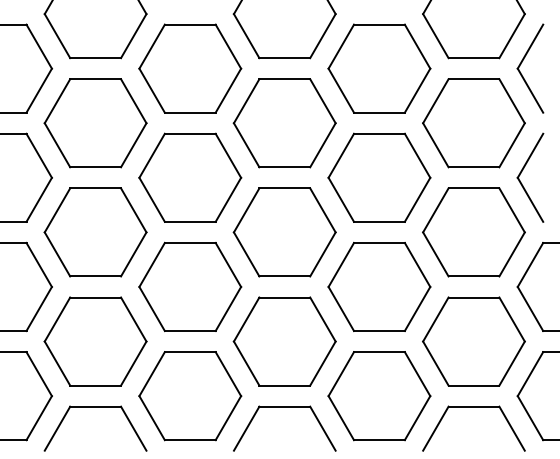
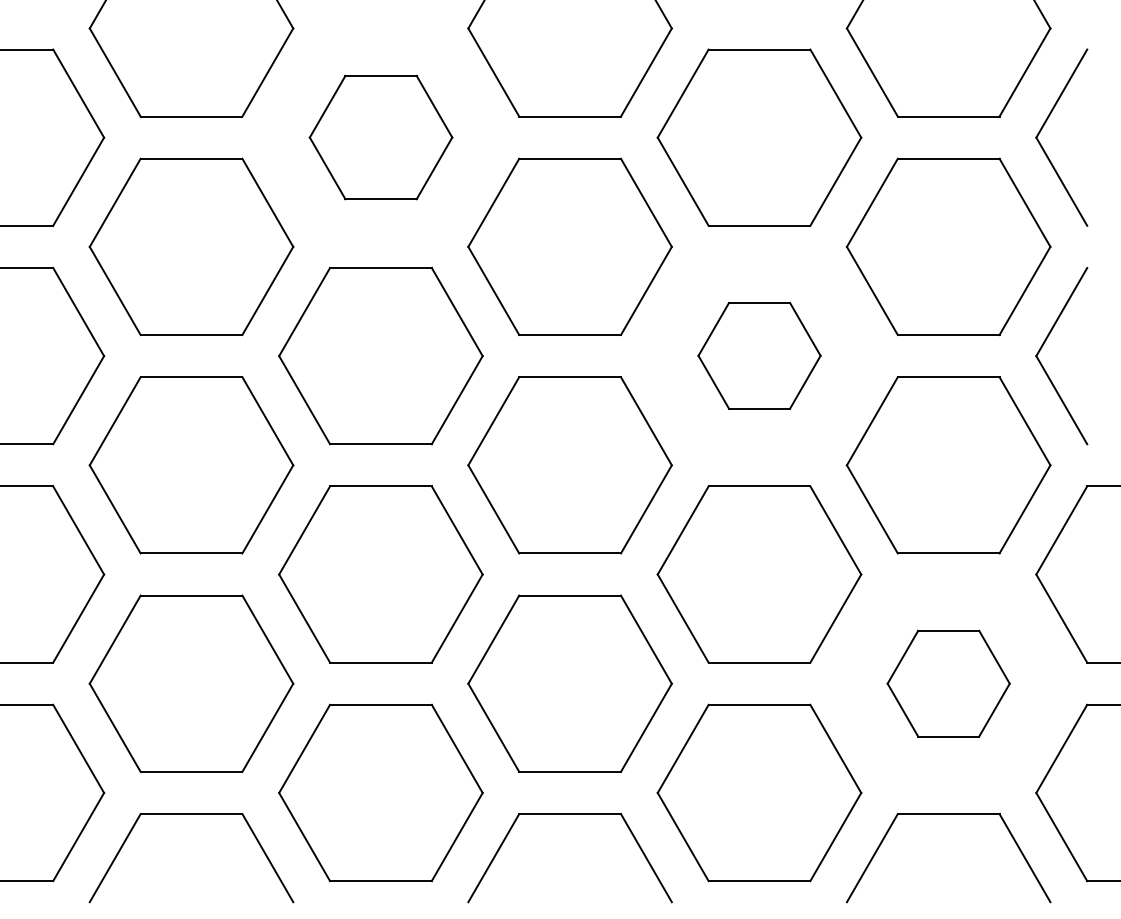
part: (190, 68) -> (381, 137), size x0.7
part: (379, 177) -> (759, 355), size x0.6
part: (473, 341) -> (947, 683), size x0.6

